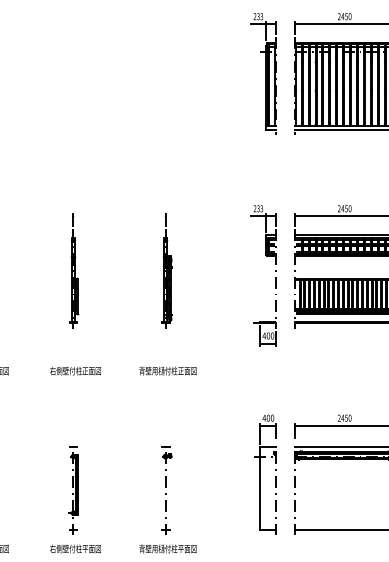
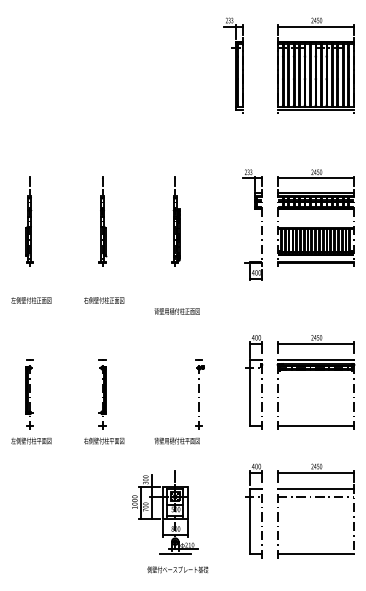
part: (263, 73) -> (233, 65), moved
text: (167, 371) -> (176, 311), moved
part: (165, 490) -> (199, 394), moved

